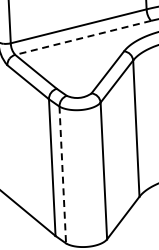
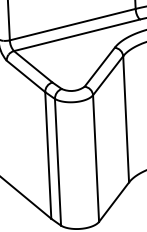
line: (82, 38) -> (76, 35), dashed -> solid
line: (62, 175) -> (57, 162), dashed -> solid

